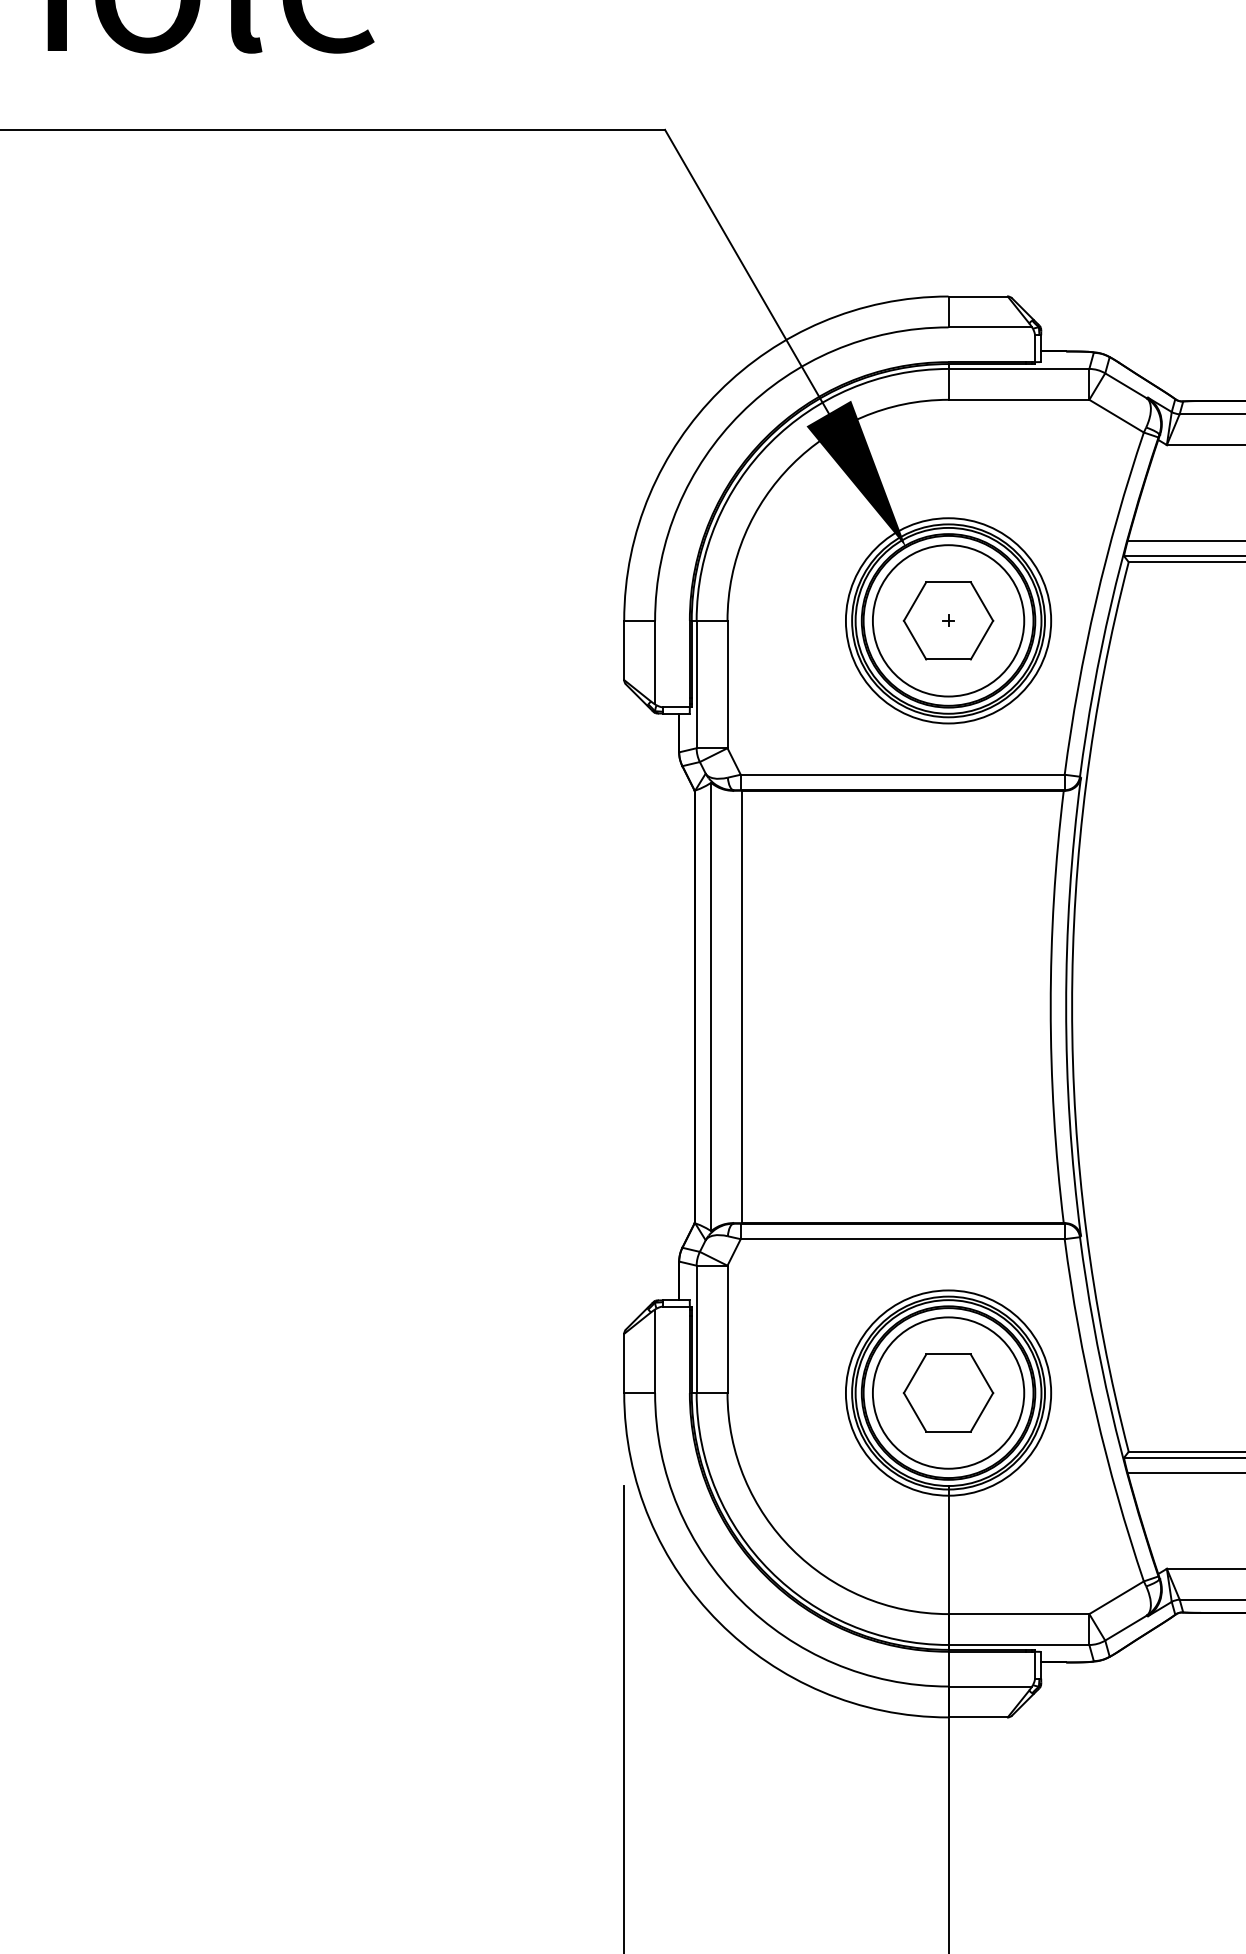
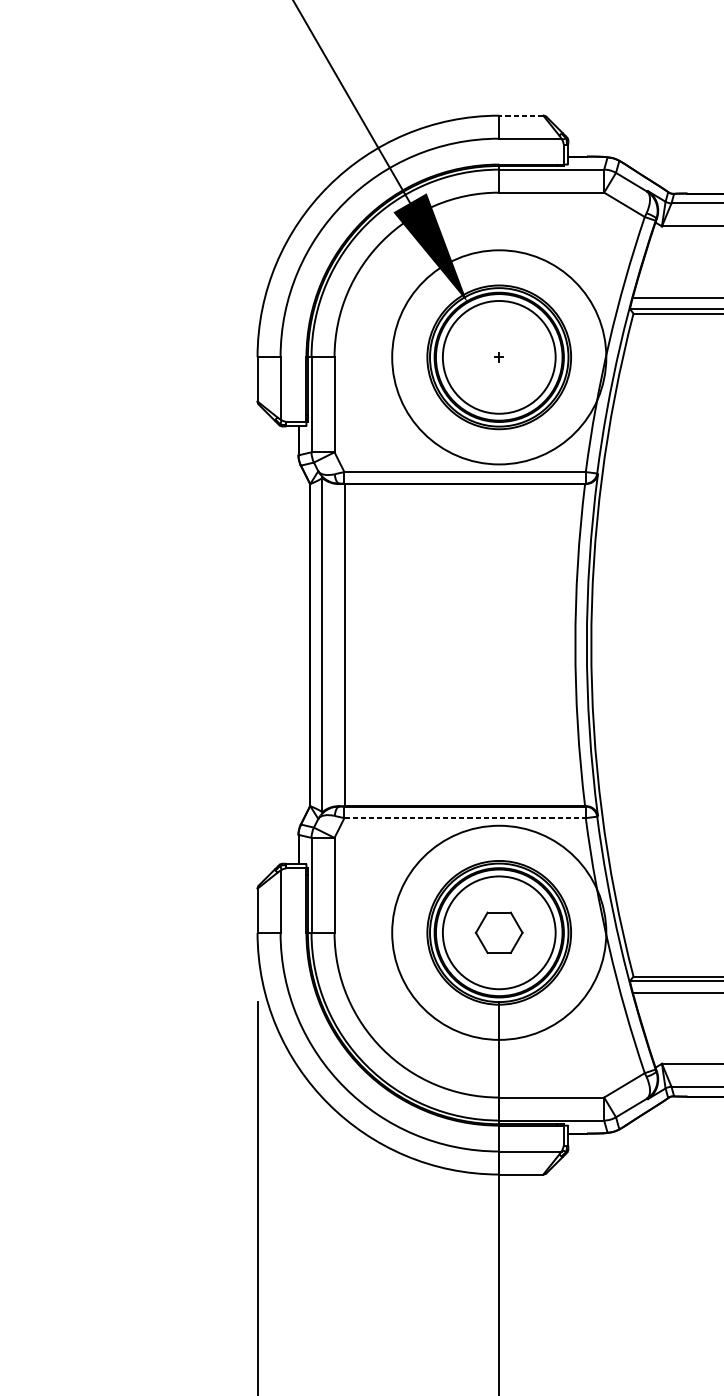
line: (978, 296) -> (521, 115), solid -> dashed
circle: (948, 620) -> (499, 357), size x1.4
part: (948, 620) -> (499, 357), removed
line: (902, 1239) -> (464, 818), solid -> dashed
circle: (948, 1392) -> (499, 932), size x1.4
part: (948, 1392) -> (499, 932), size x0.7

